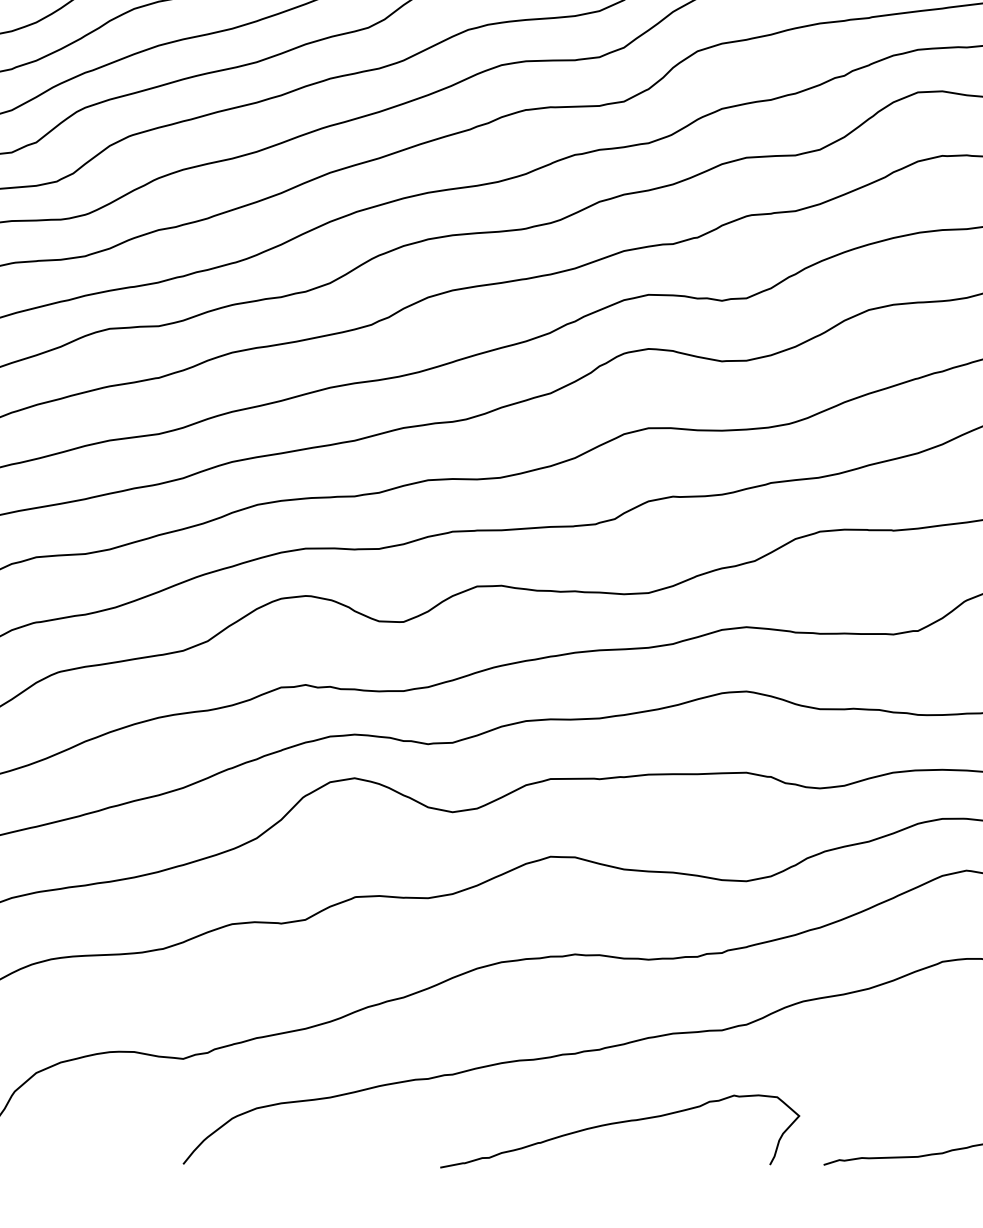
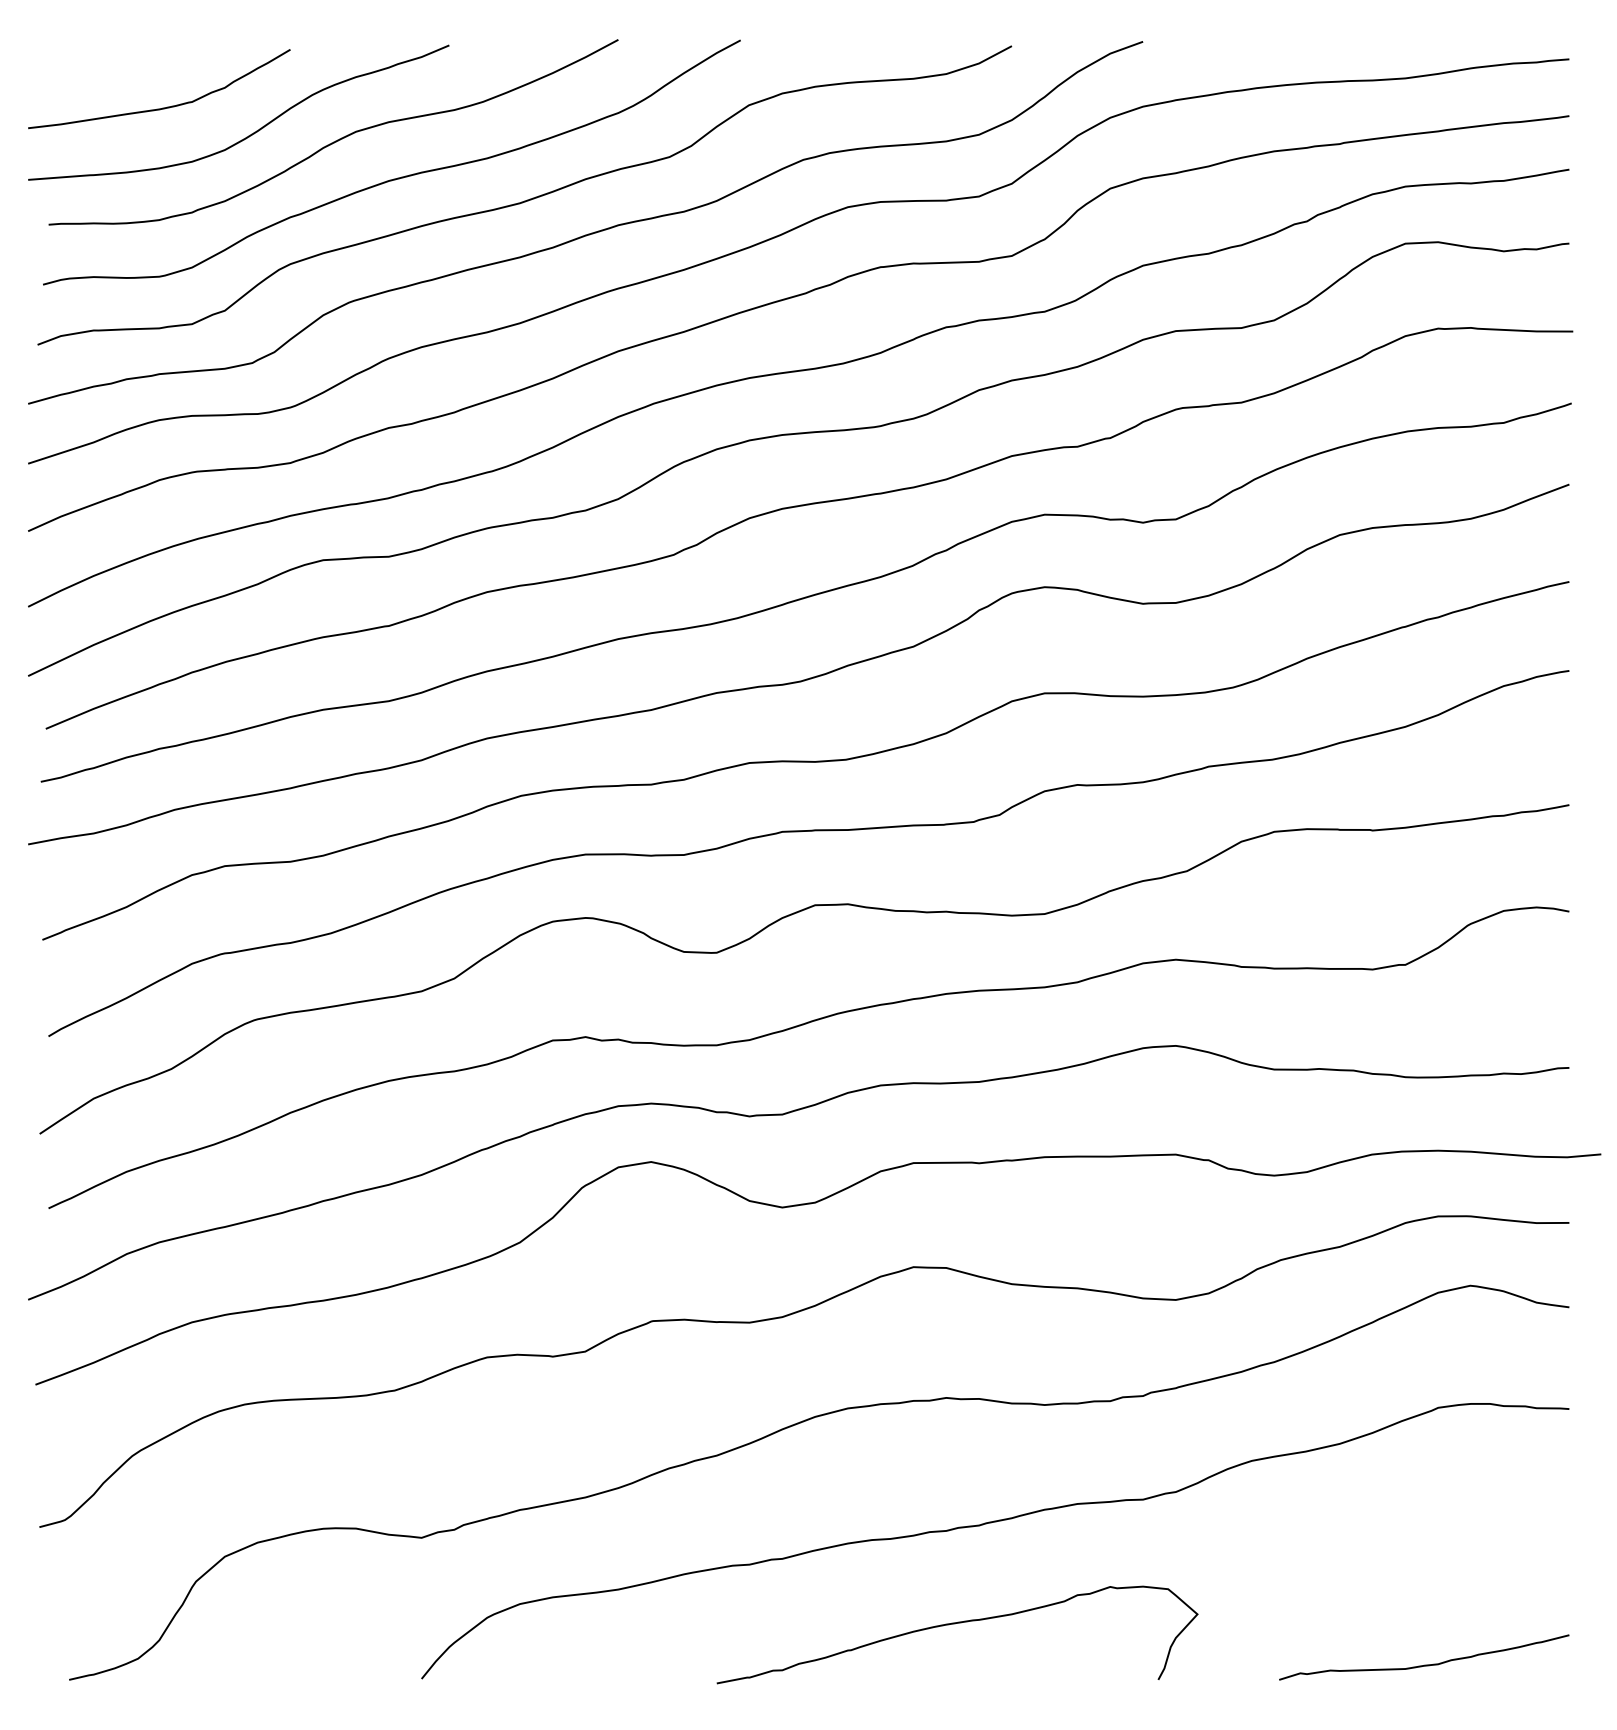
curve: (618, 1123) -> (955, 1624), moved

